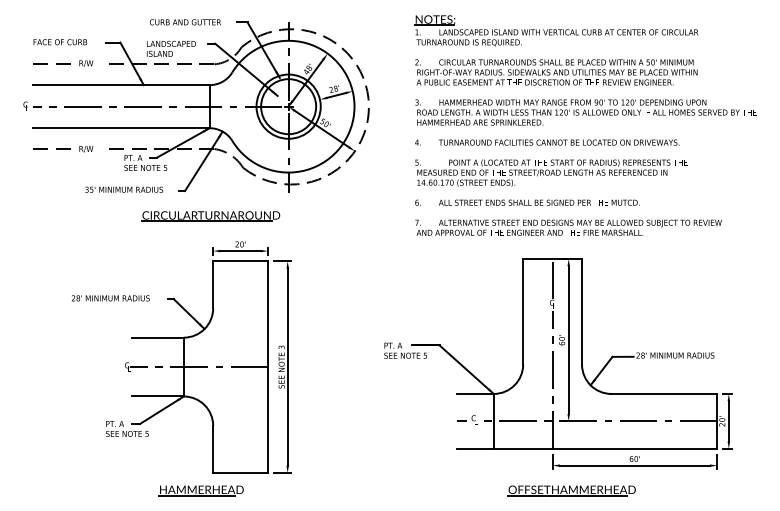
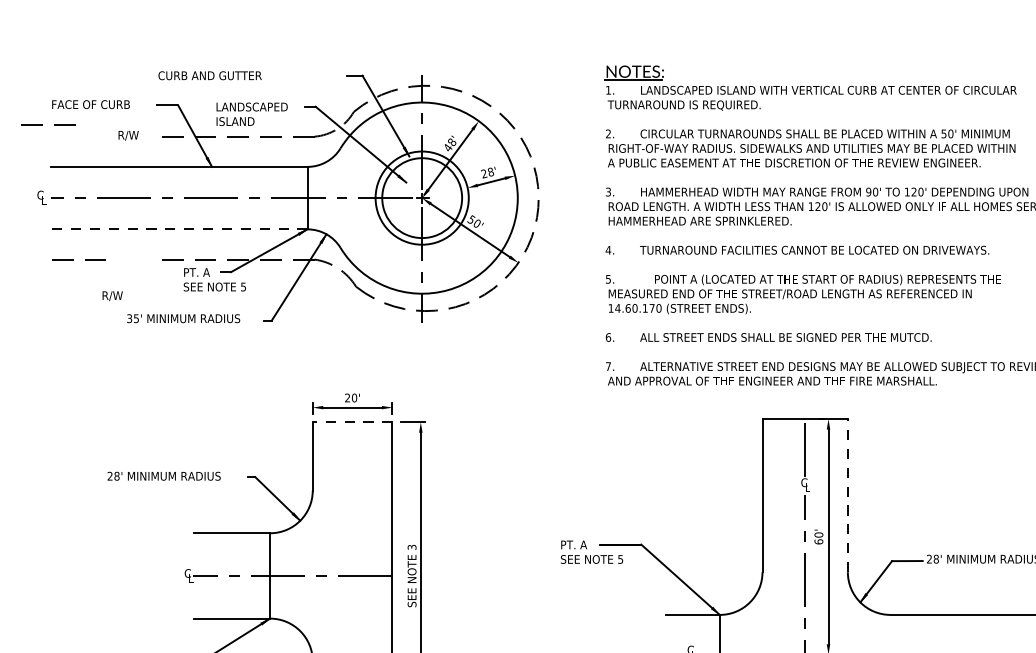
text: (185, 22) -> (210, 75), moved
line: (47, 63) -> (41, 123), moved
line: (120, 128) -> (178, 229), solid -> dashed
text: (86, 149) -> (112, 296), moved
part: (210, 216) -> (308, 357), removed
line: (240, 261) -> (352, 422), solid -> dashed
line: (582, 311) -> (848, 495), solid -> dashed

